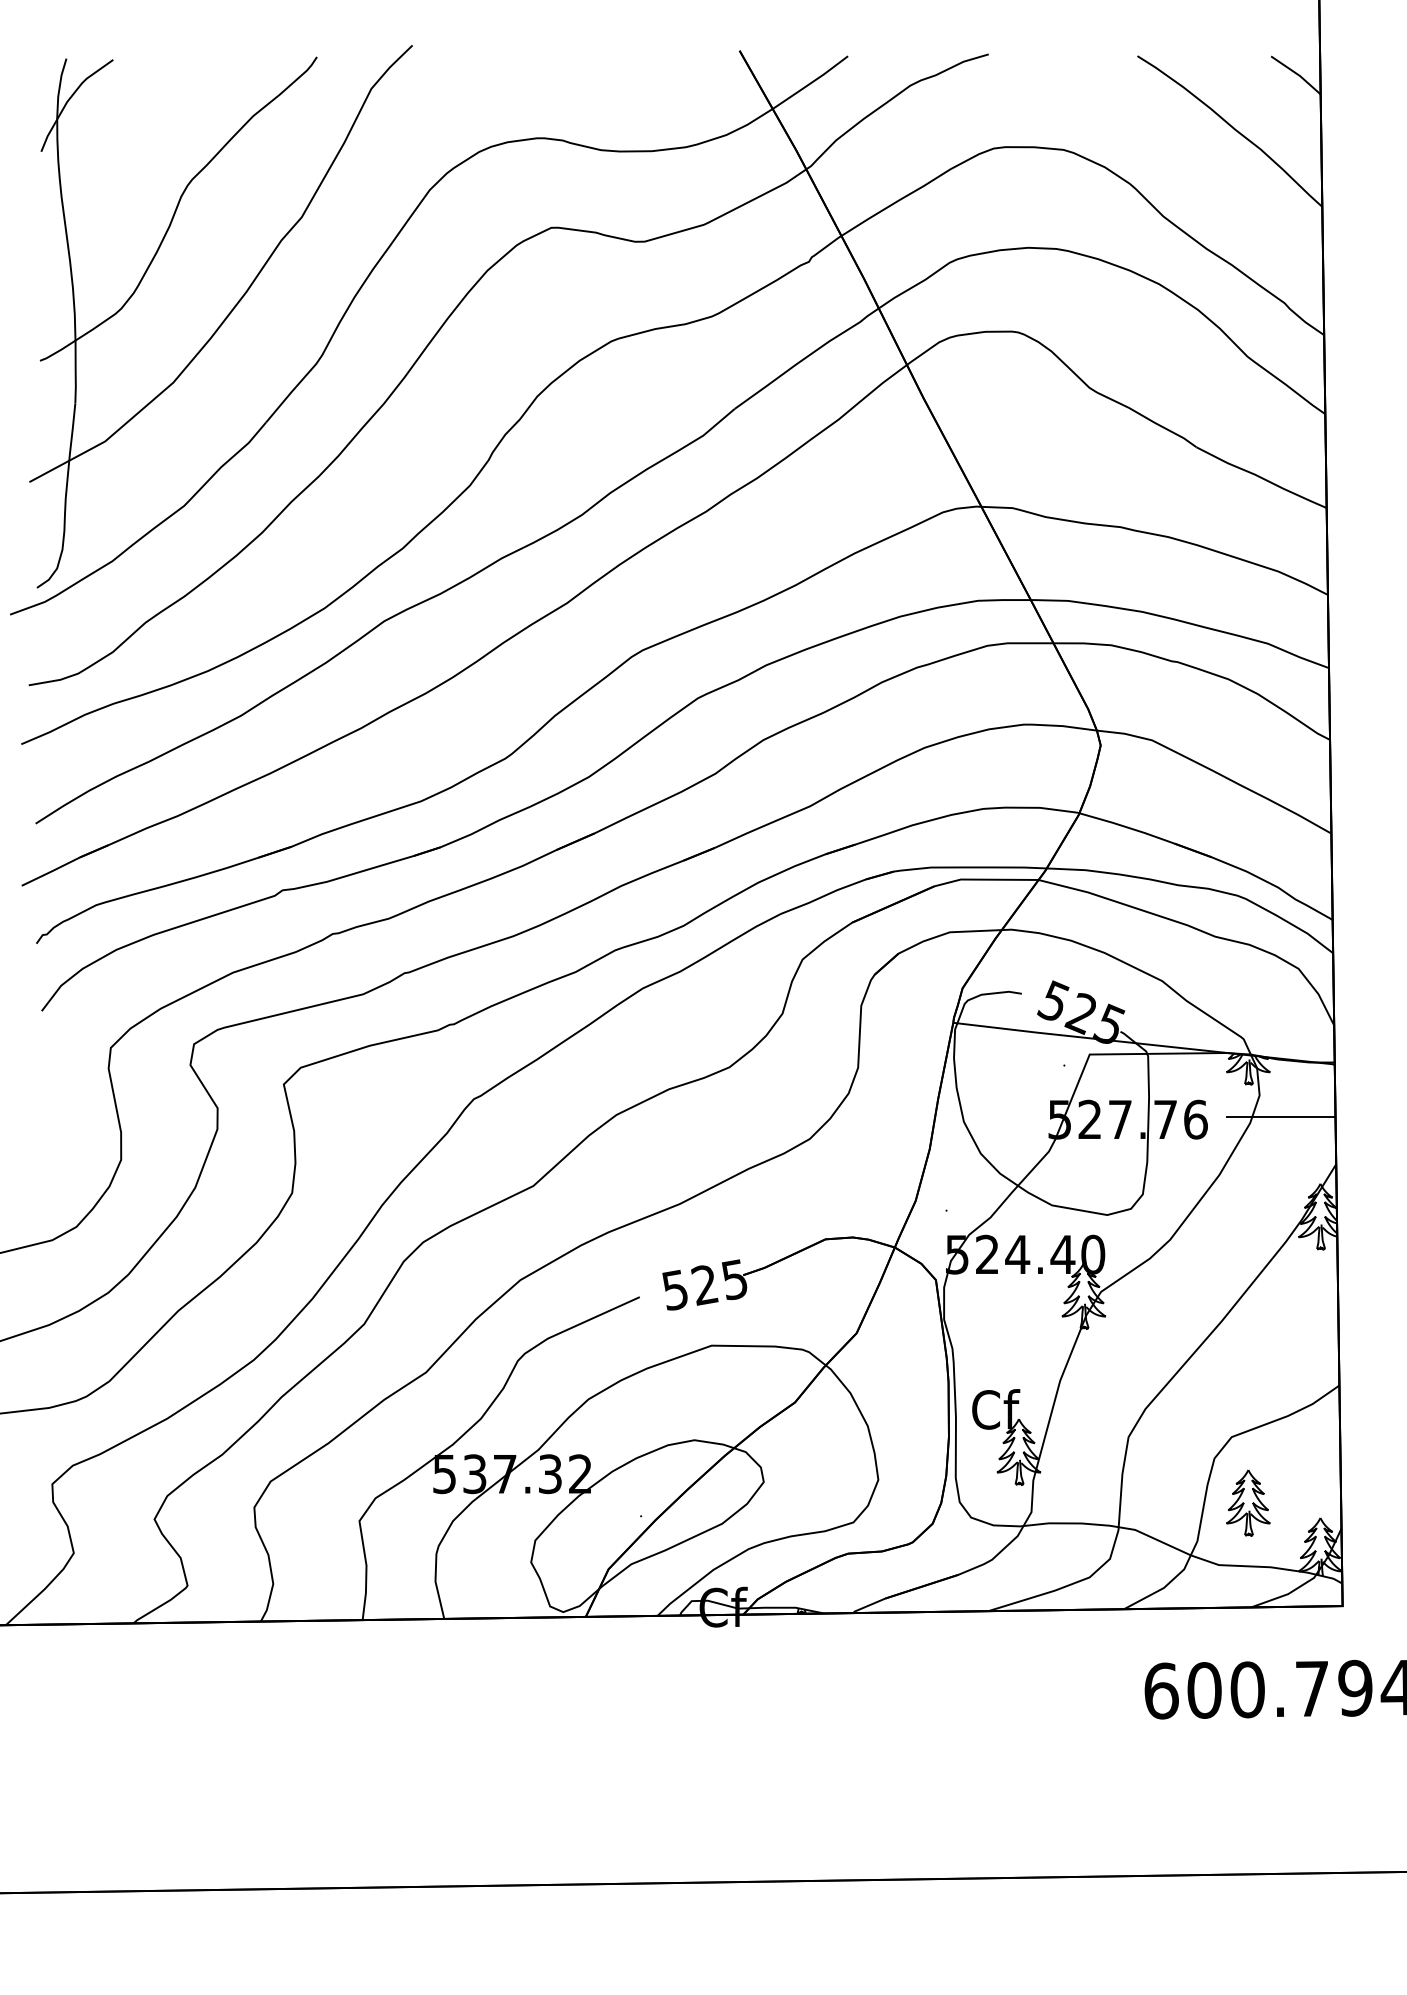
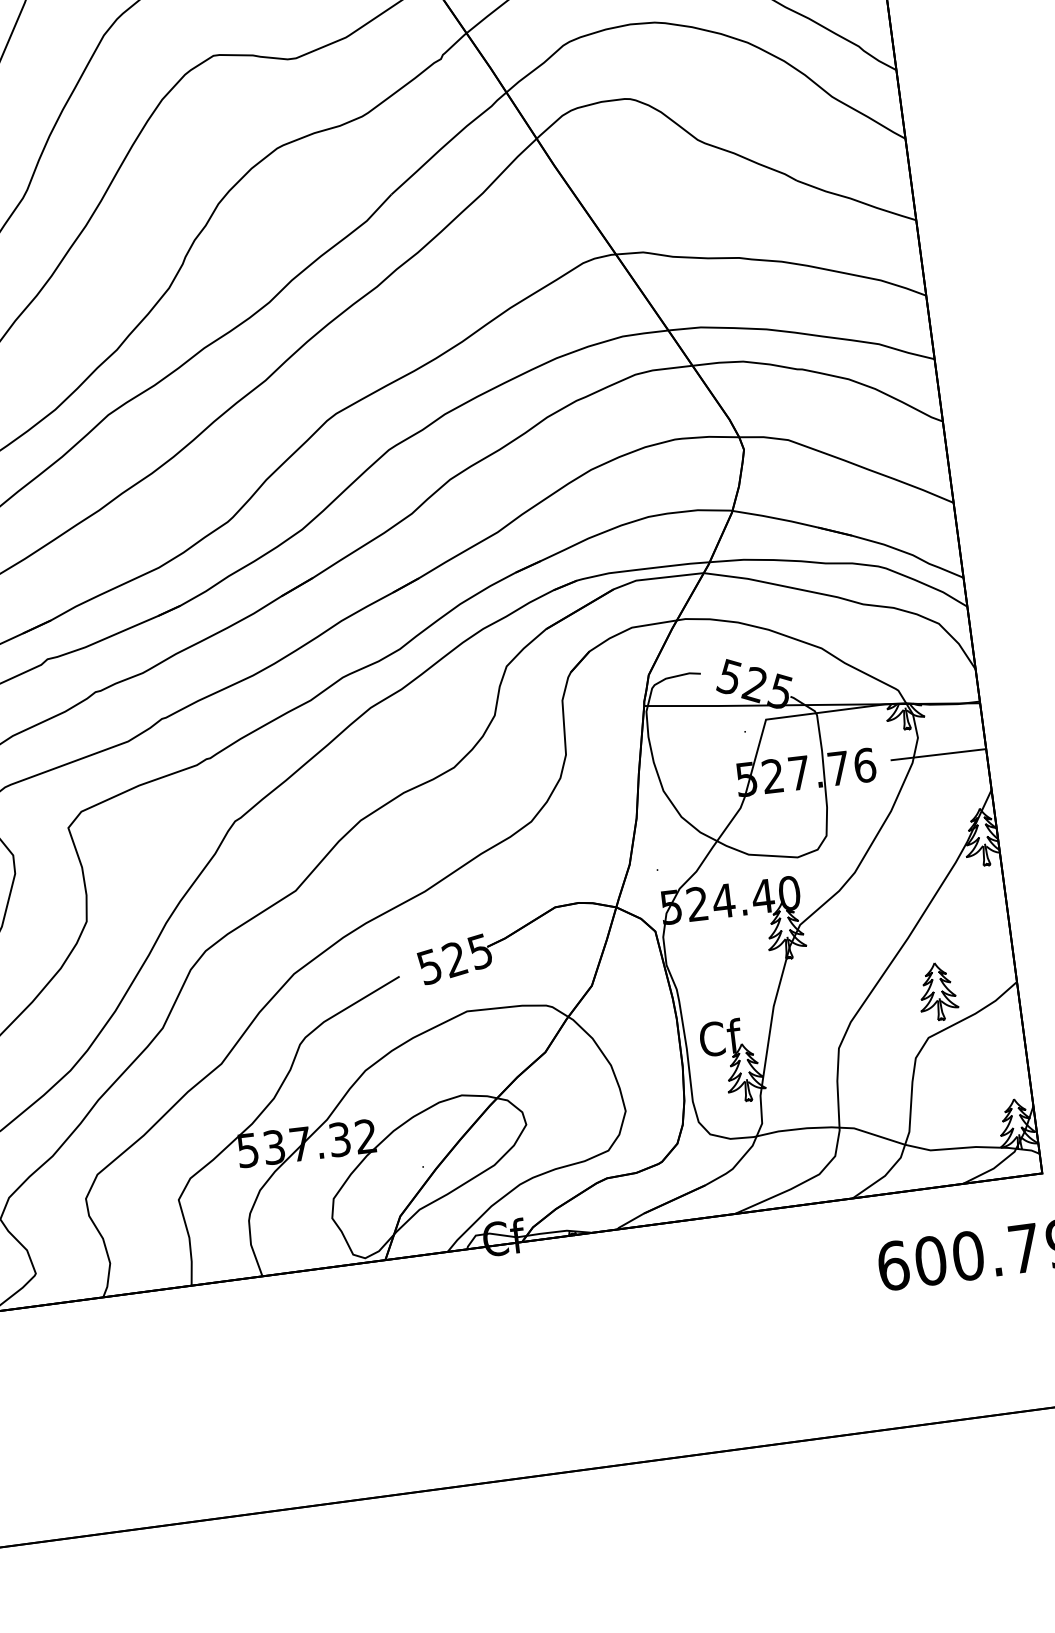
part: (1248, 1502) -> (937, 991), moved

